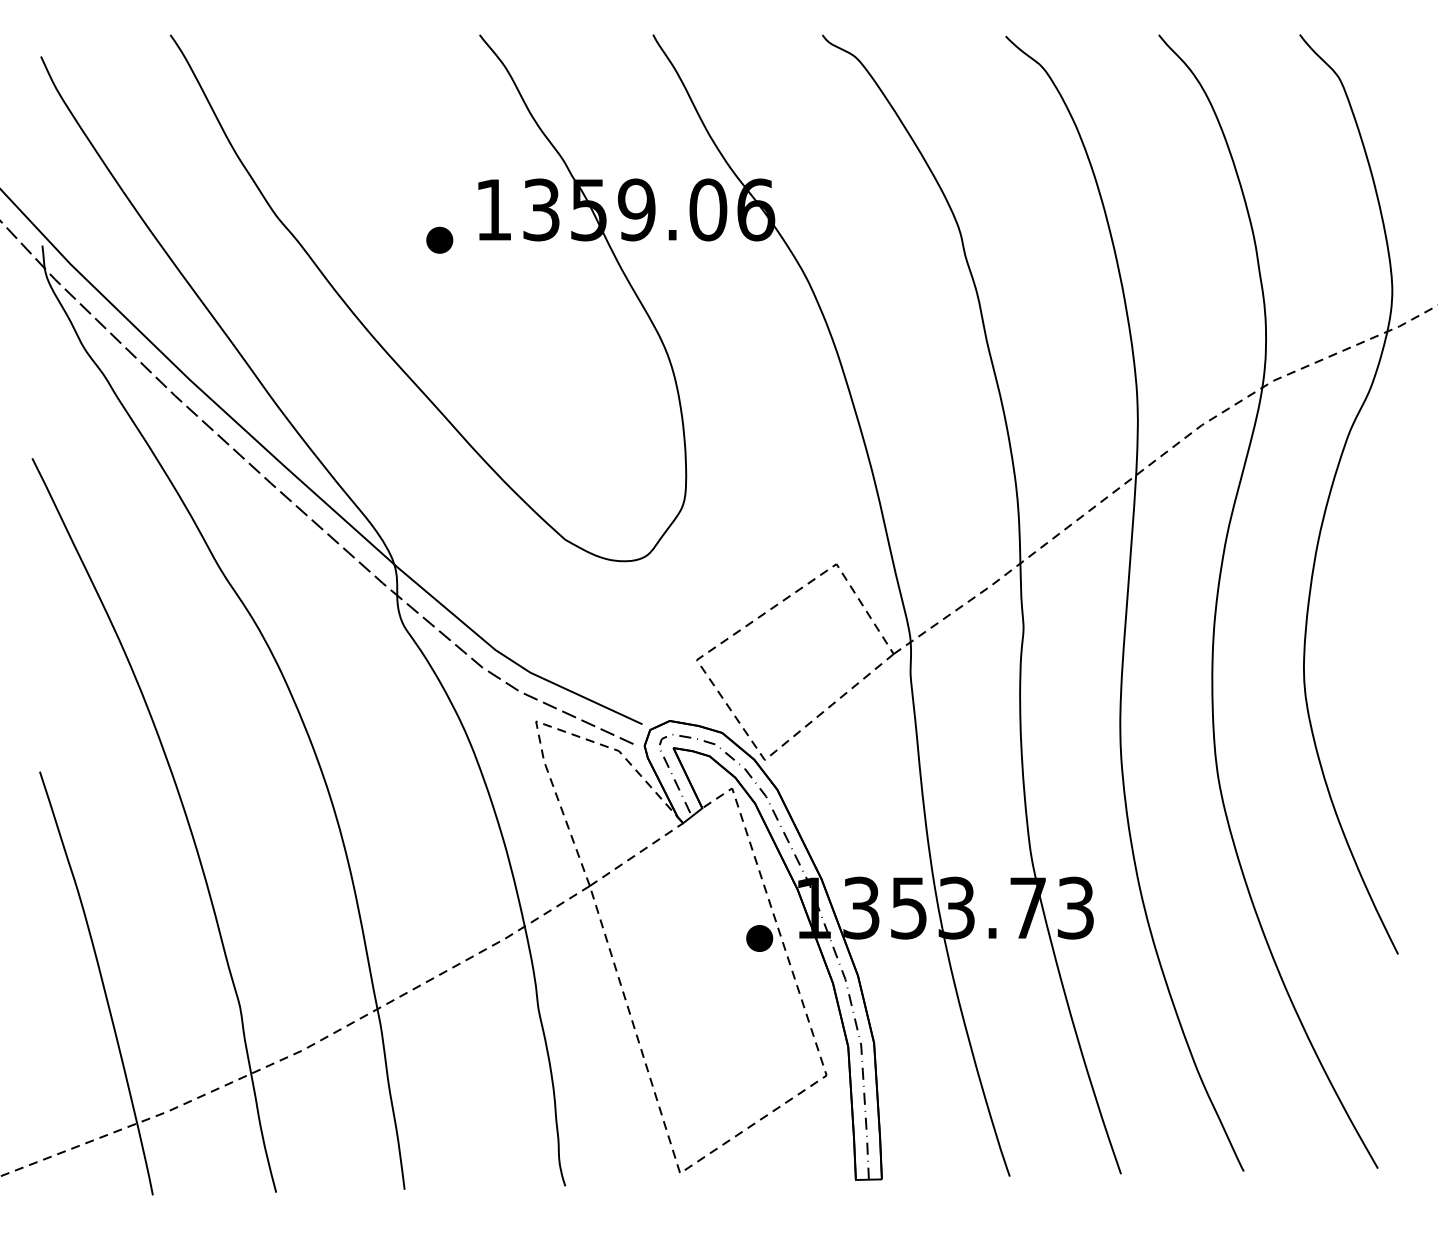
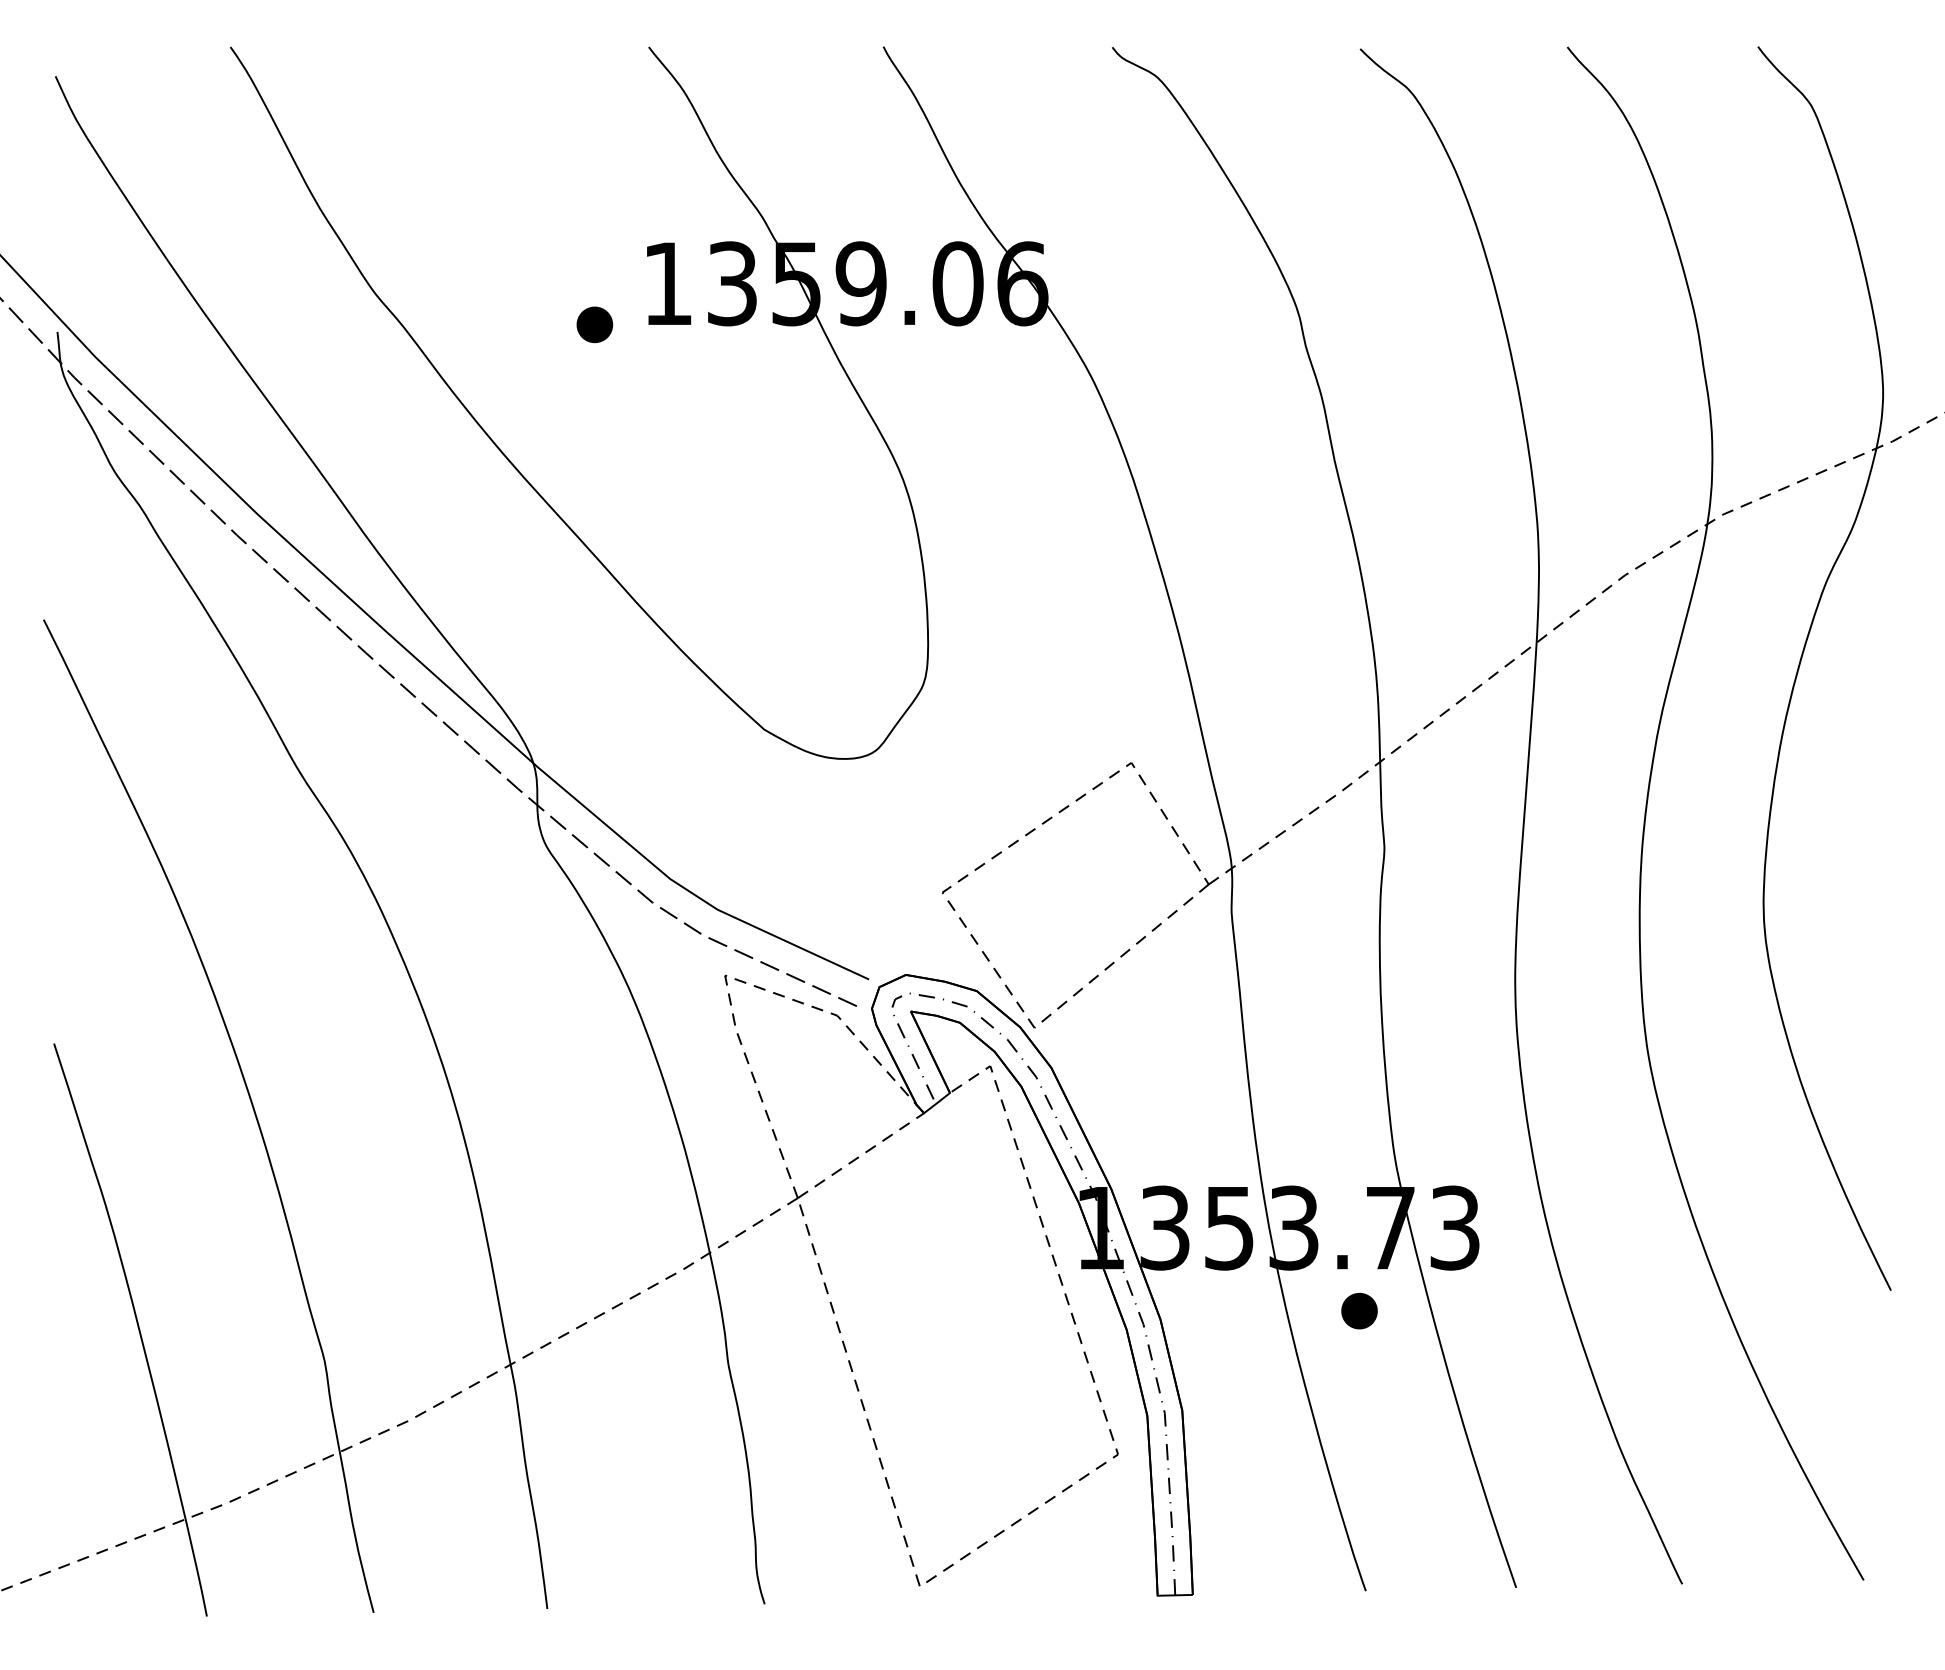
part: (759, 938) -> (1359, 1311), moved

